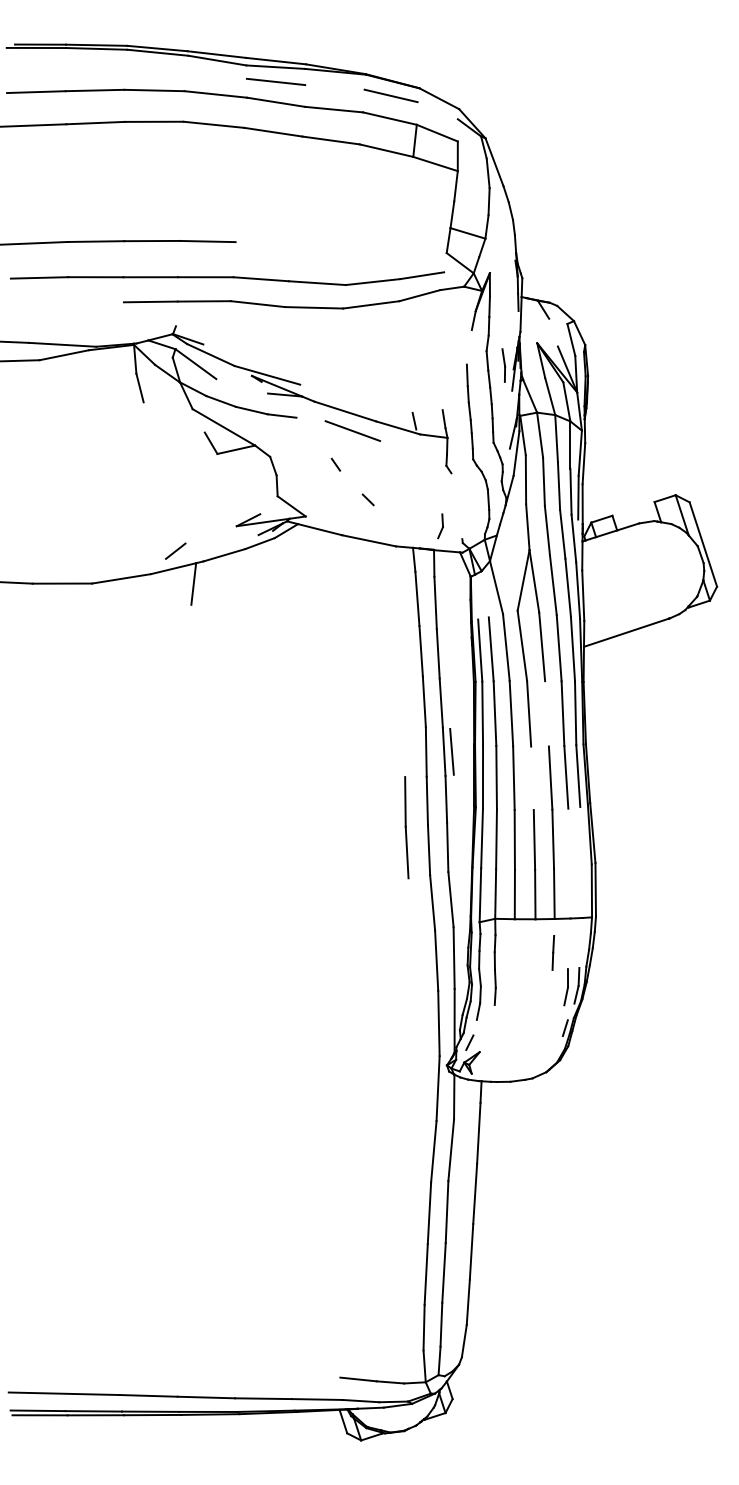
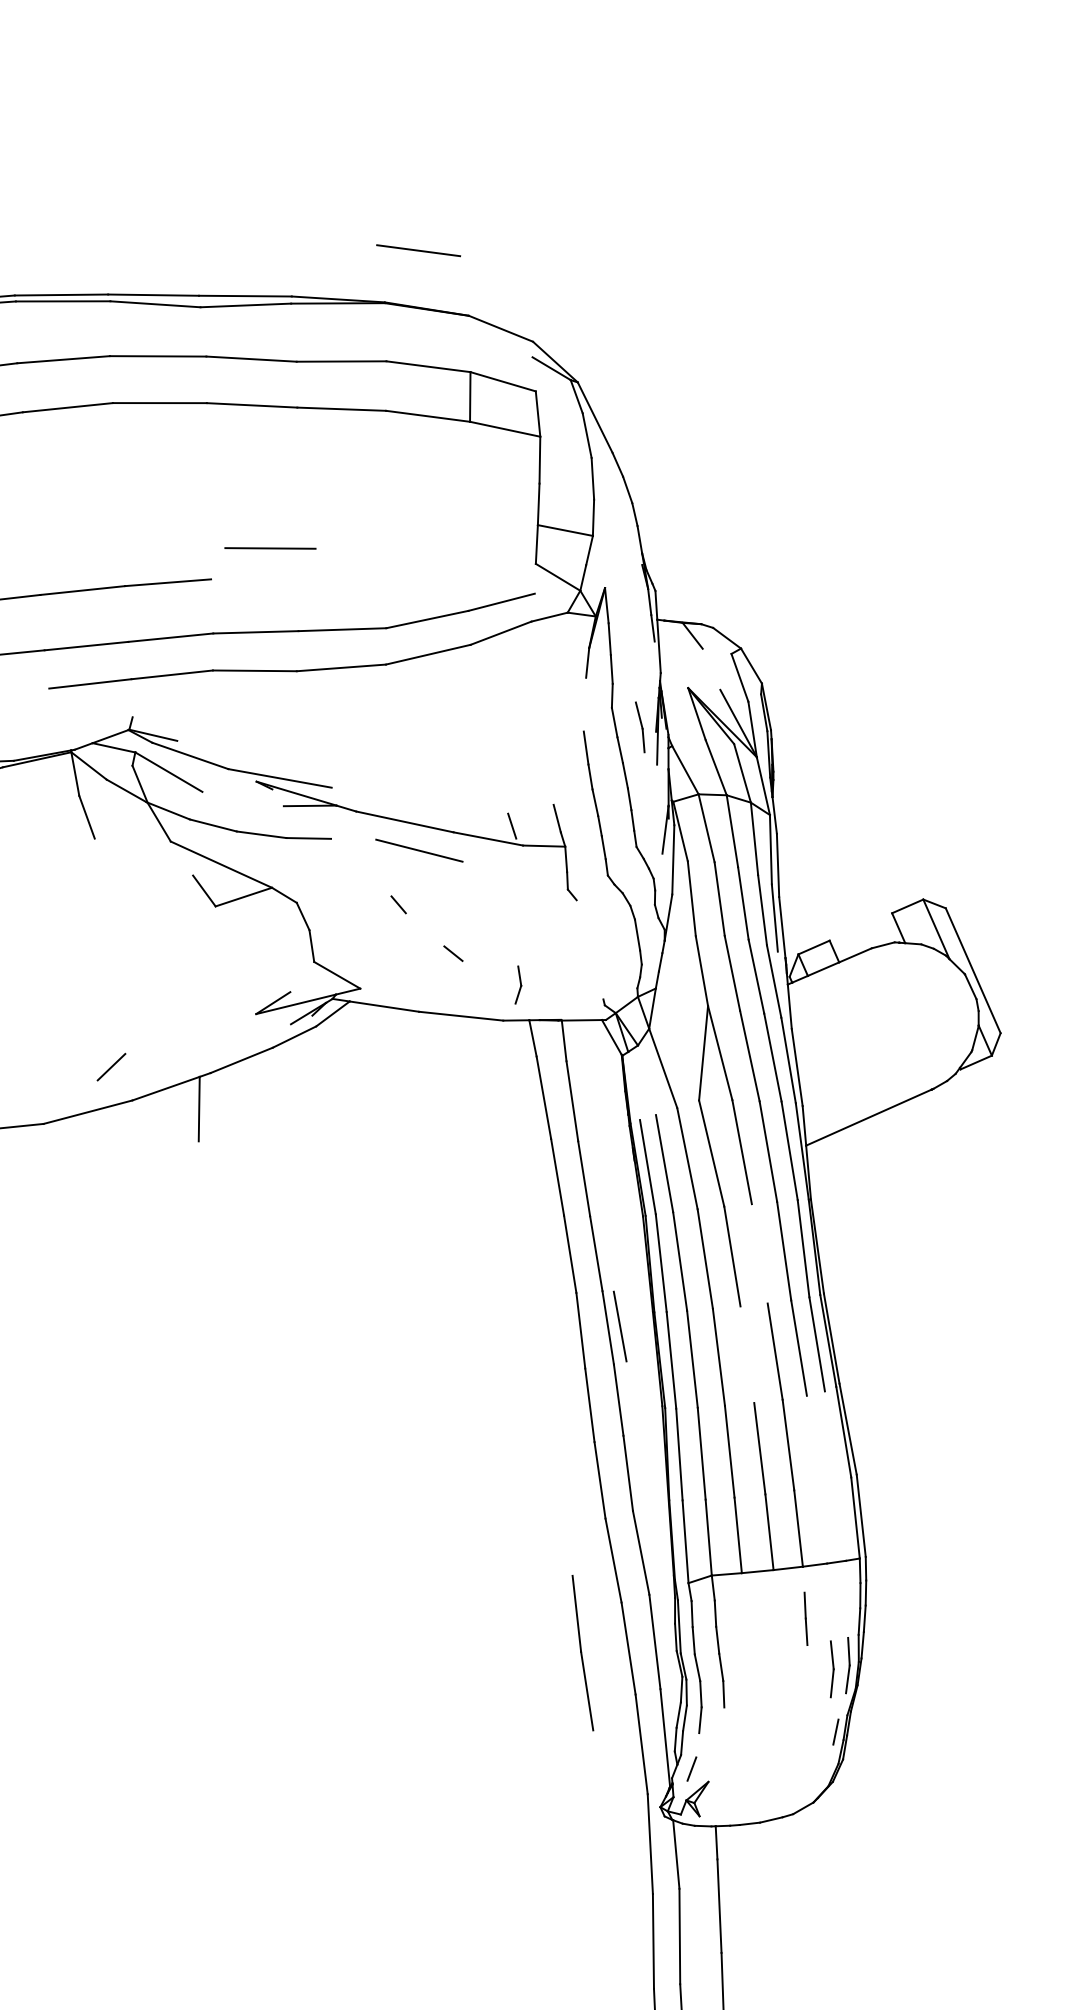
line: (276, 81) -> (271, 547), moved
line: (390, 95) -> (417, 250), moved
part: (440, 526) -> (517, 985), moved
line: (175, 550) -> (111, 1066), moved
line: (406, 827) -> (582, 1652), moved

